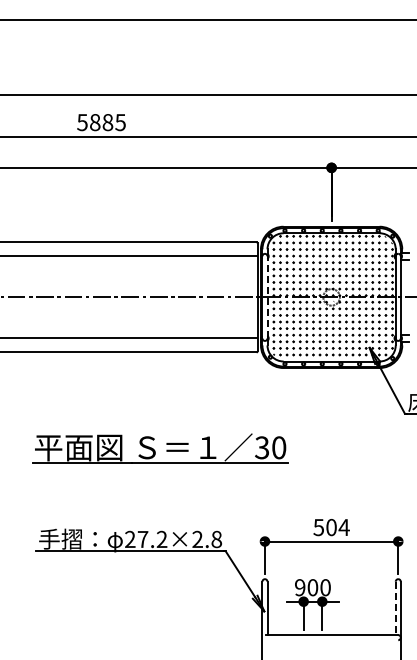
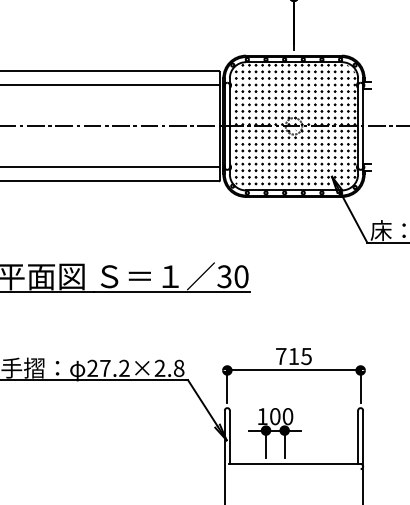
line: (267, 296) -> (229, 125), dashed -> solid
text: (331, 527) -> (293, 356), 504 -> 715
text: (300, 587) -> (262, 416), 900 -> 100
line: (395, 608) -> (357, 437), dashed -> solid

